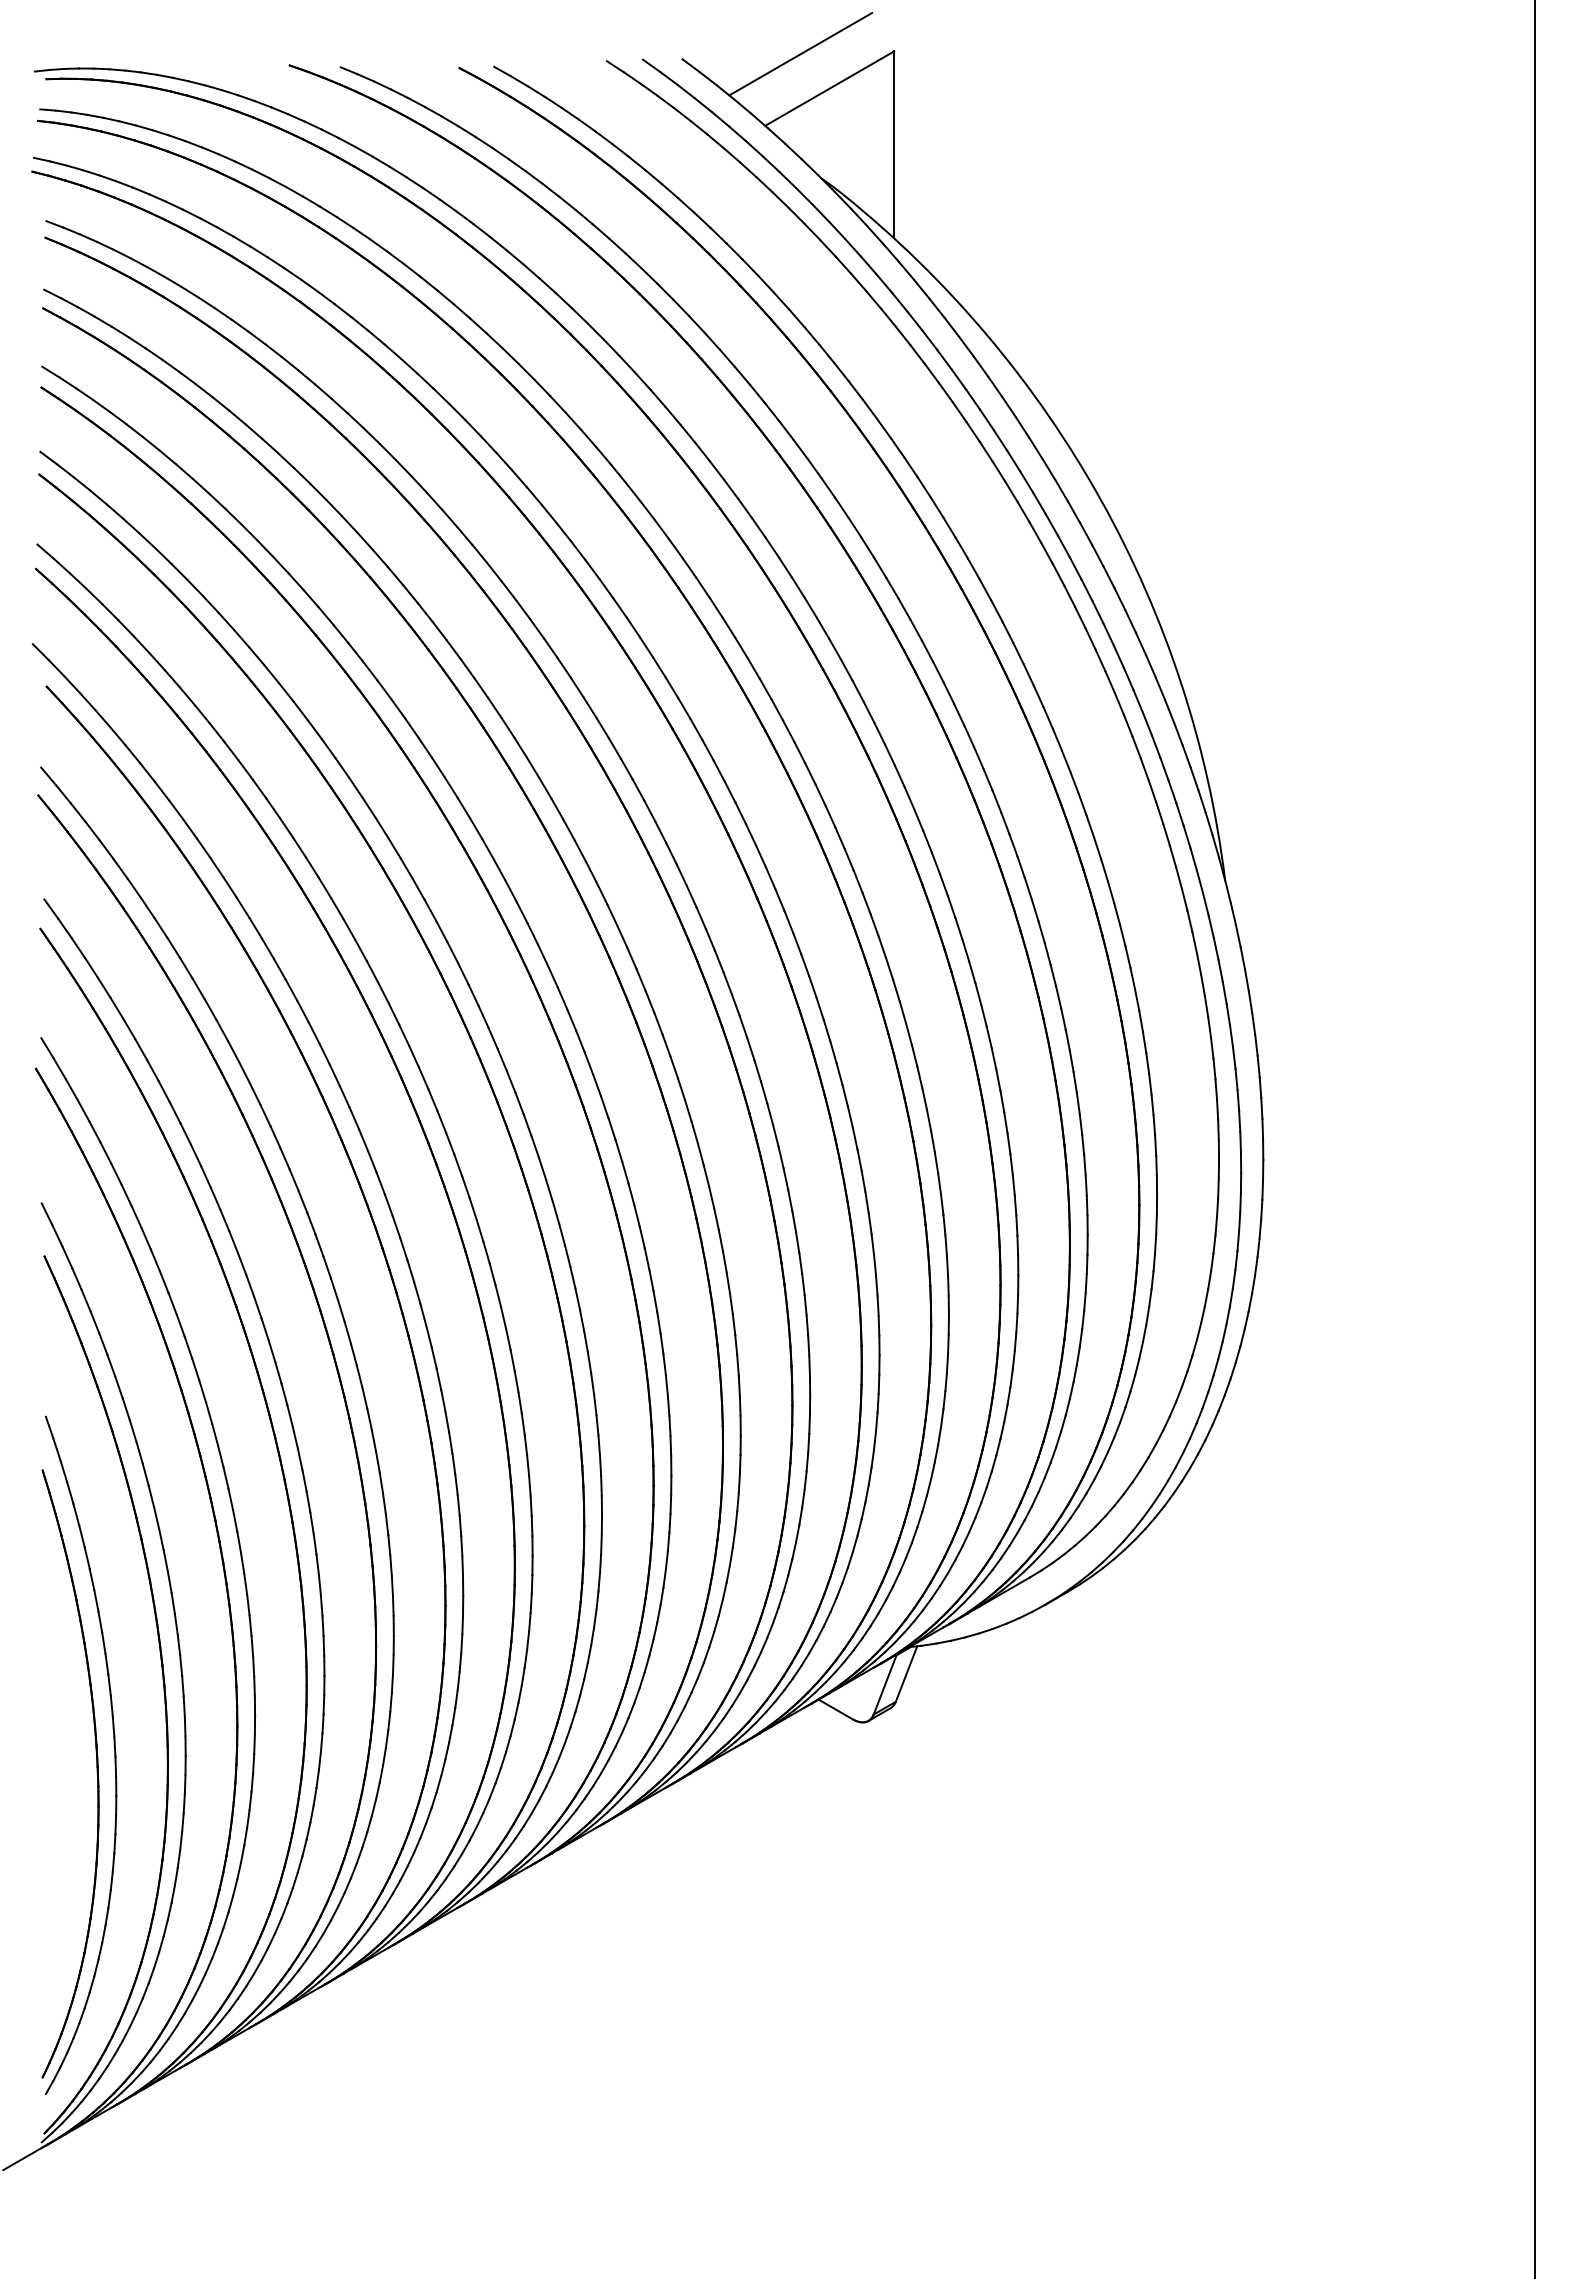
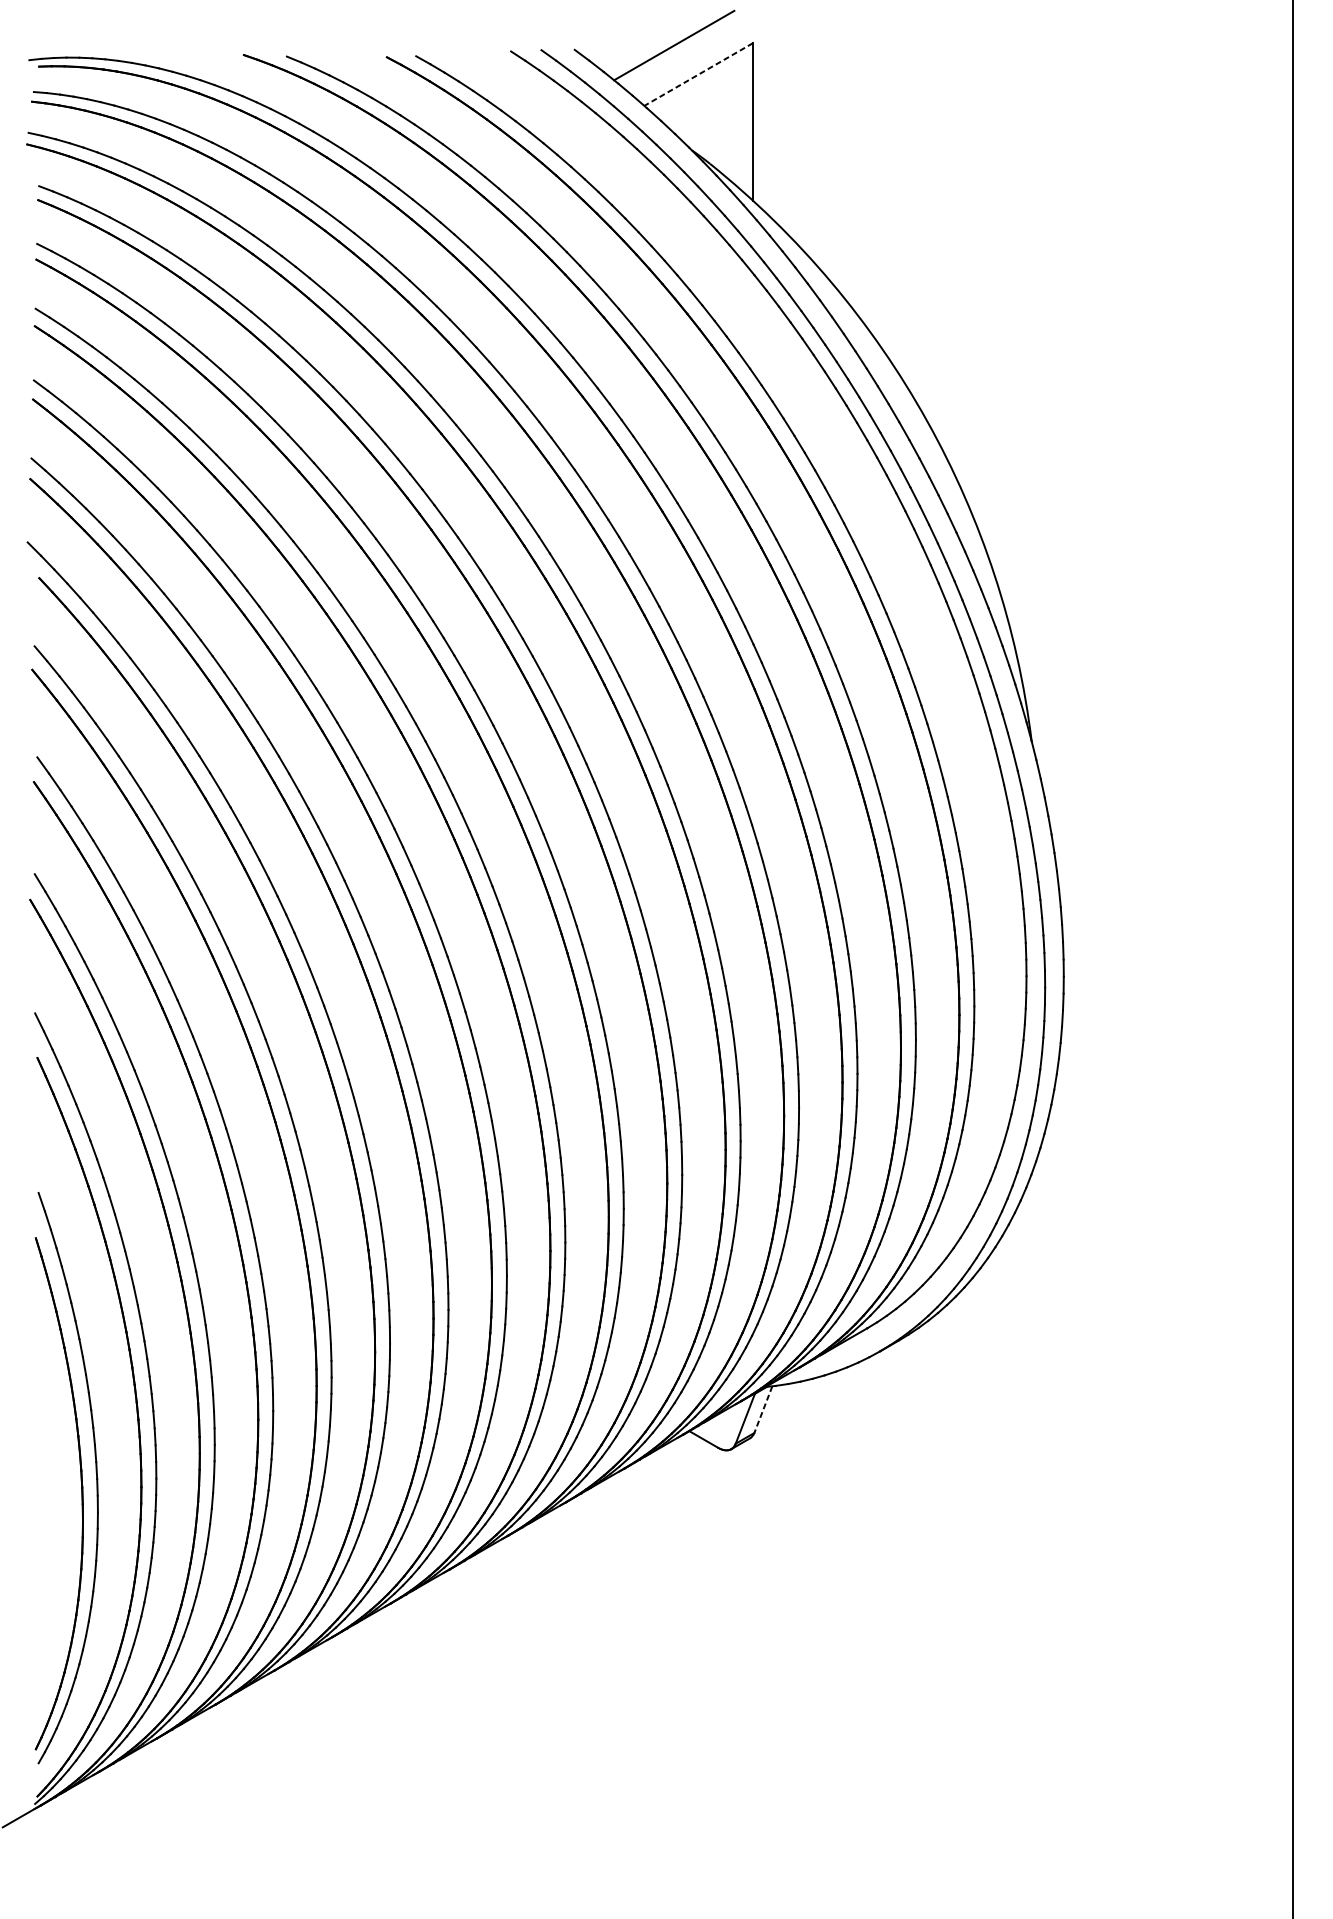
line: (829, 88) -> (698, 74), solid -> dashed
line: (906, 1674) -> (763, 1410), solid -> dashed

